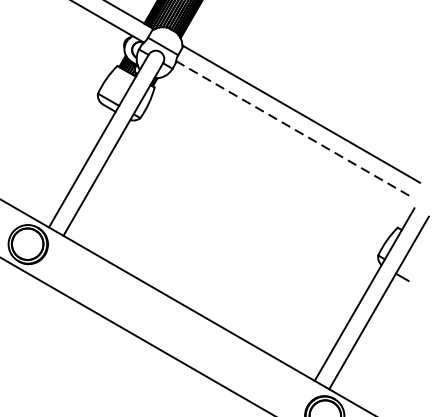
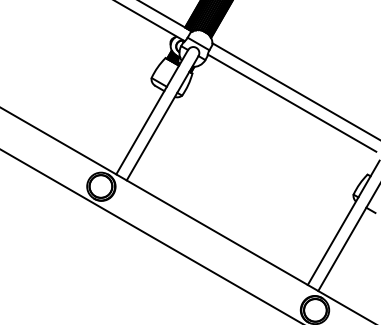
line: (293, 129) -> (292, 103), dashed -> solid

